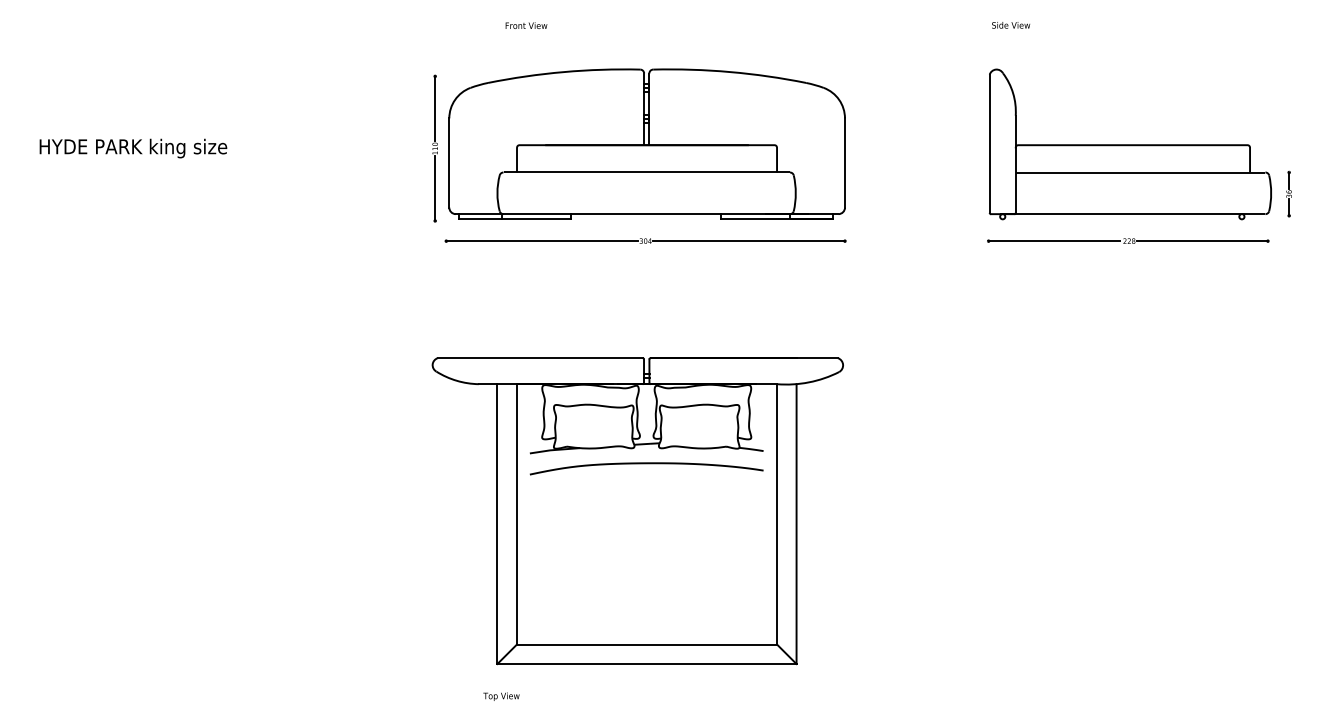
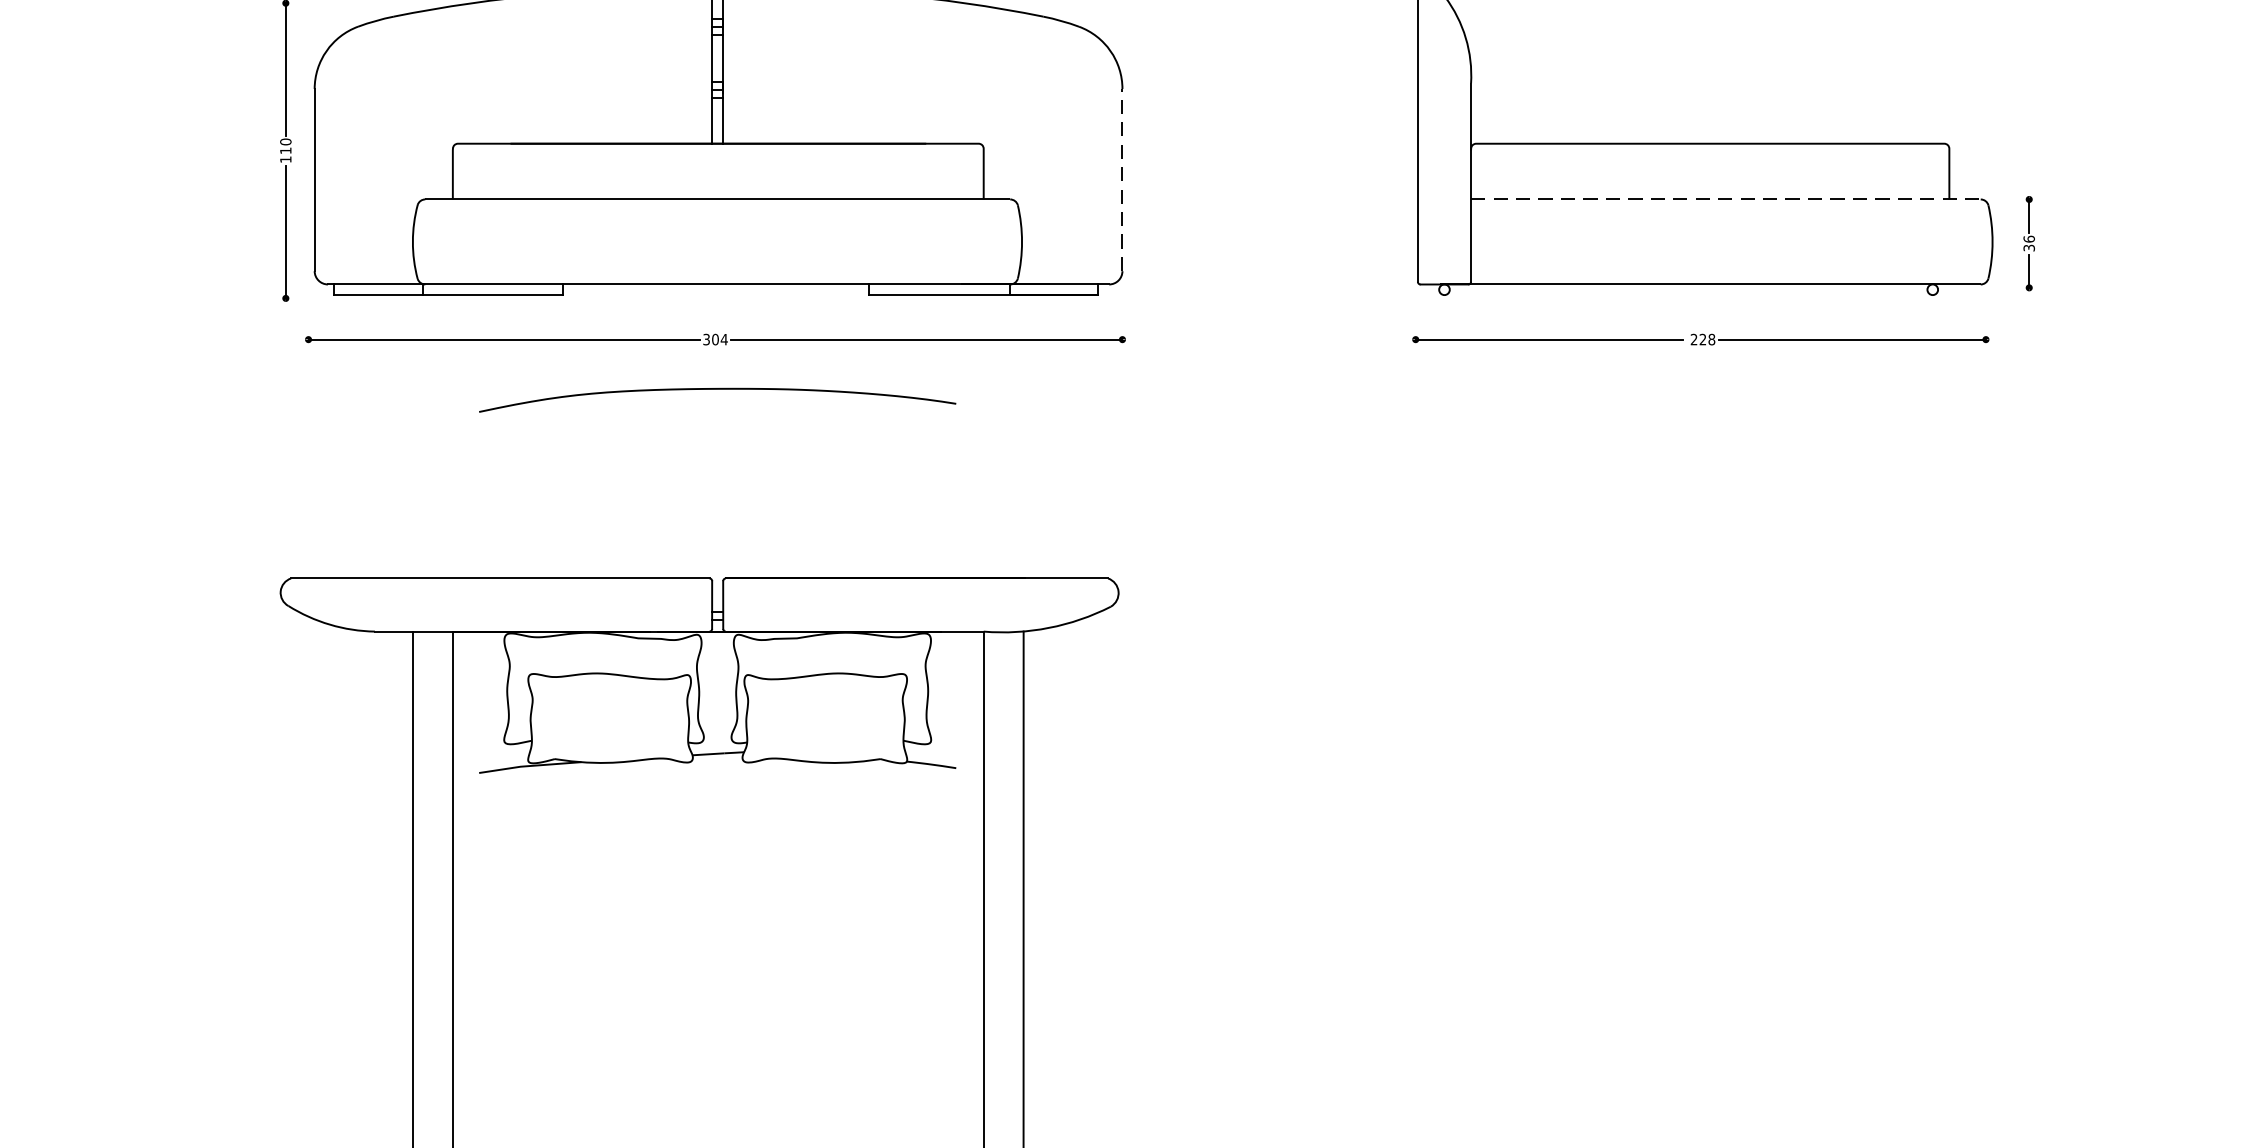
line: (844, 163) -> (1121, 181), solid -> dashed
line: (1140, 172) -> (1725, 199), solid -> dashed
curve: (646, 464) -> (717, 391), moved

